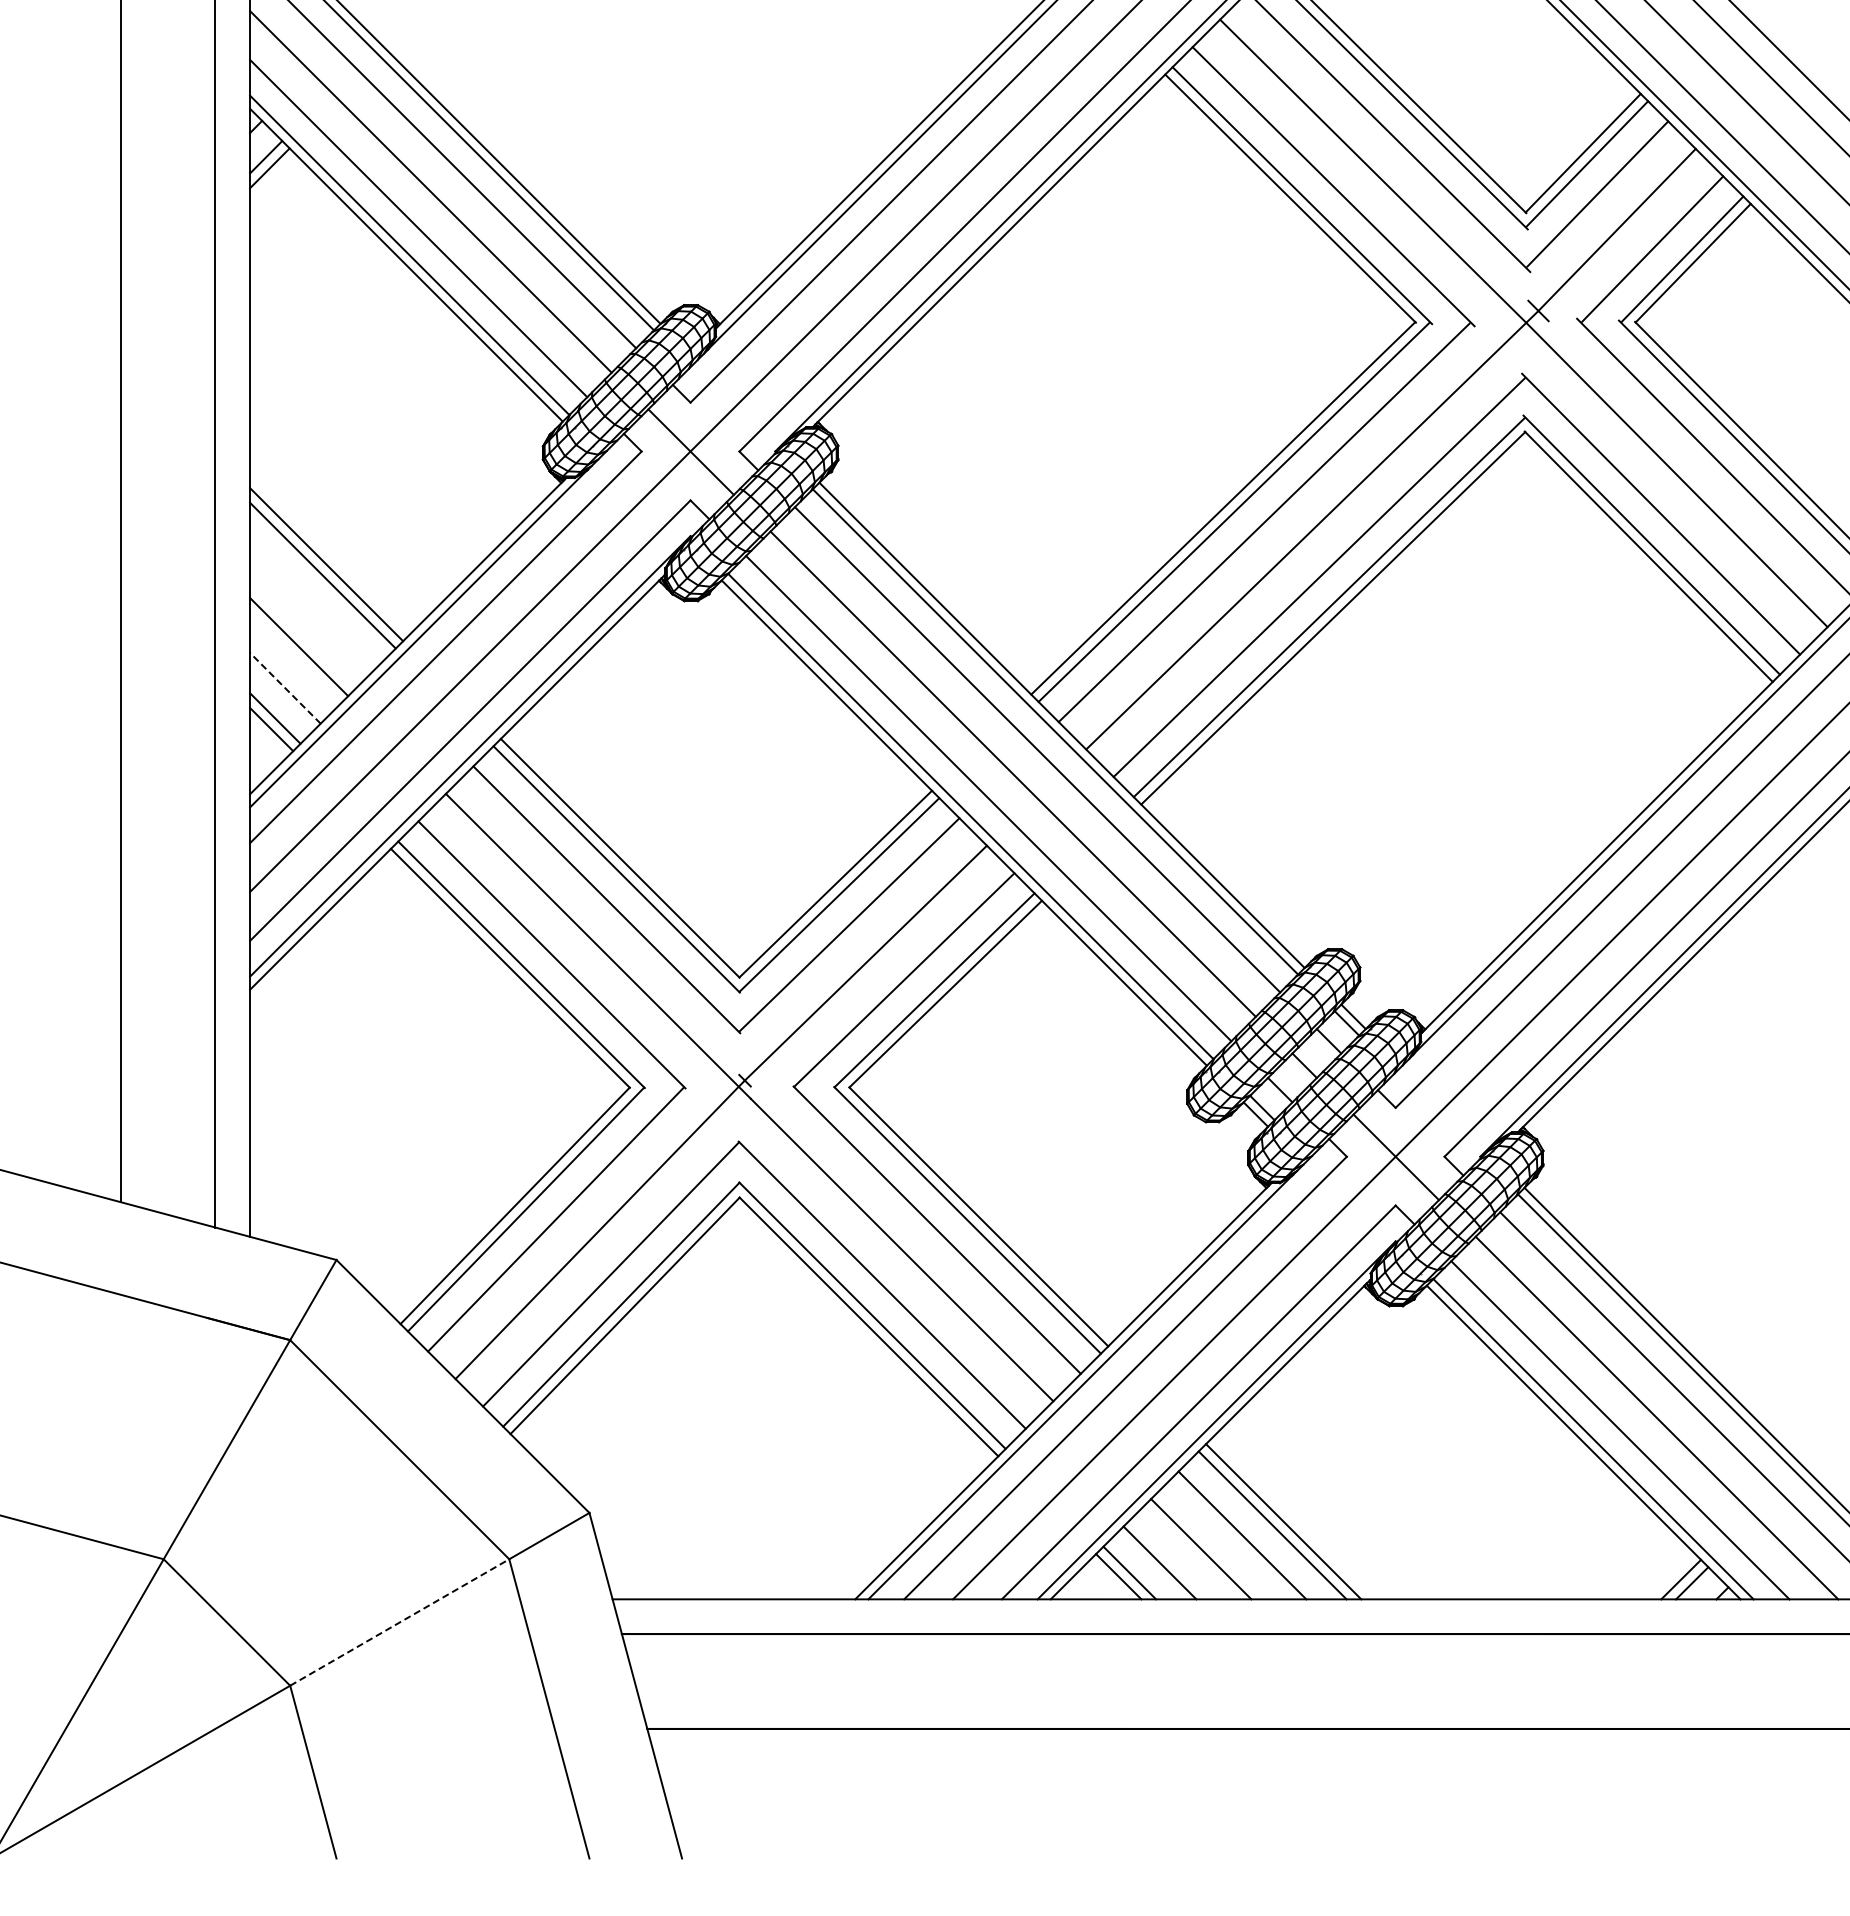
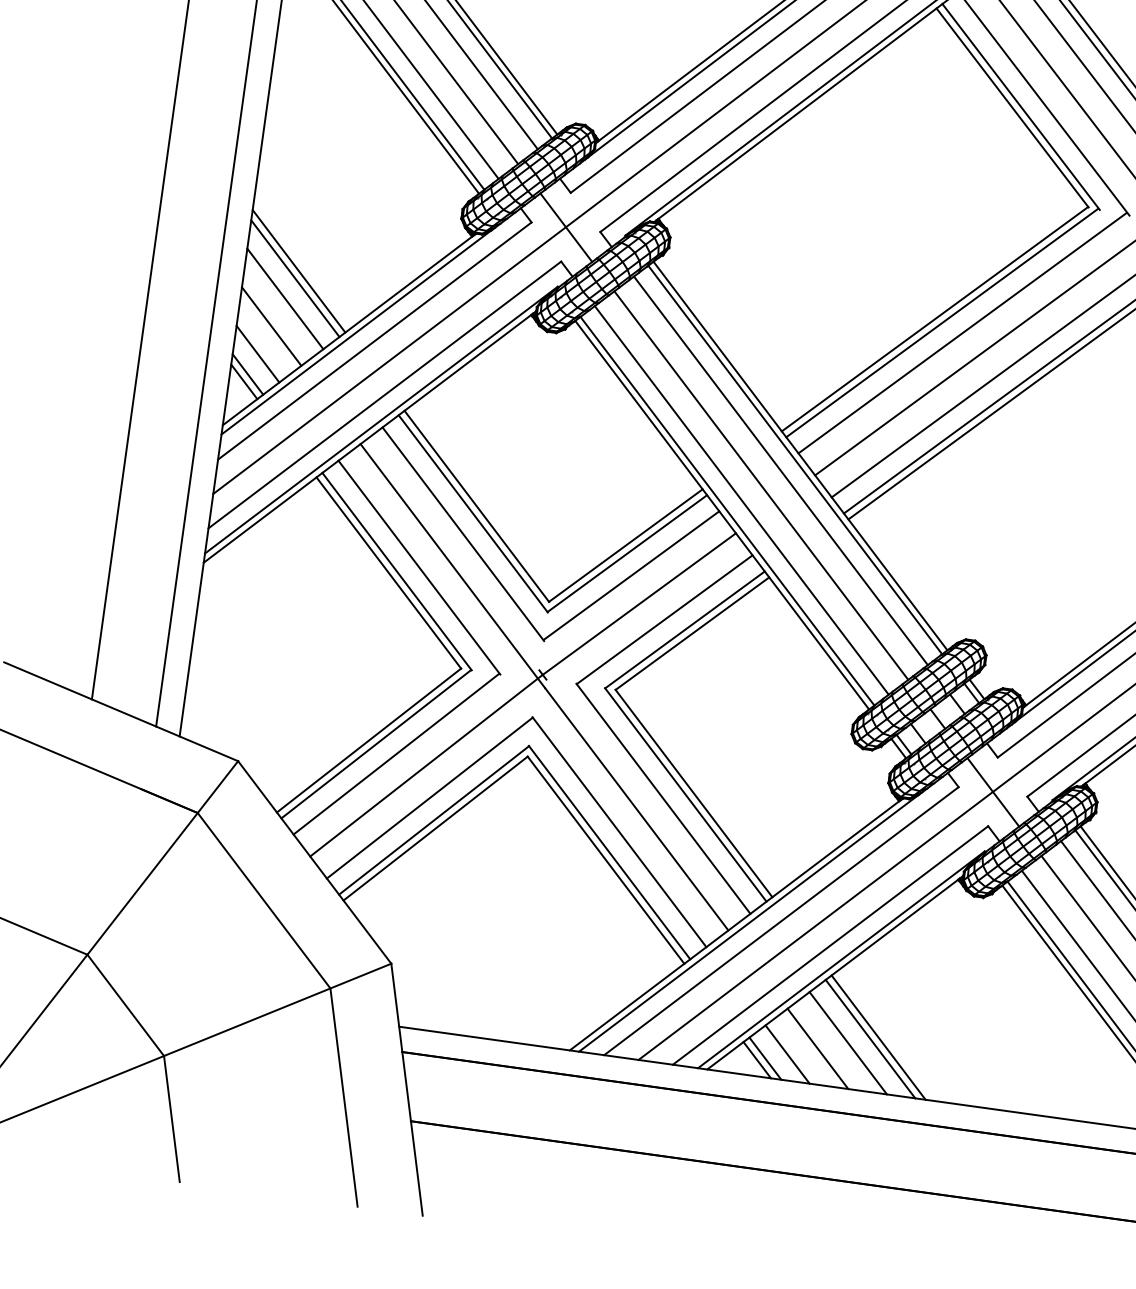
line: (312, 605) -> (285, 298), added
line: (285, 688) -> (258, 354), dashed -> solid
line: (400, 1622) -> (247, 1022), dashed -> solid

